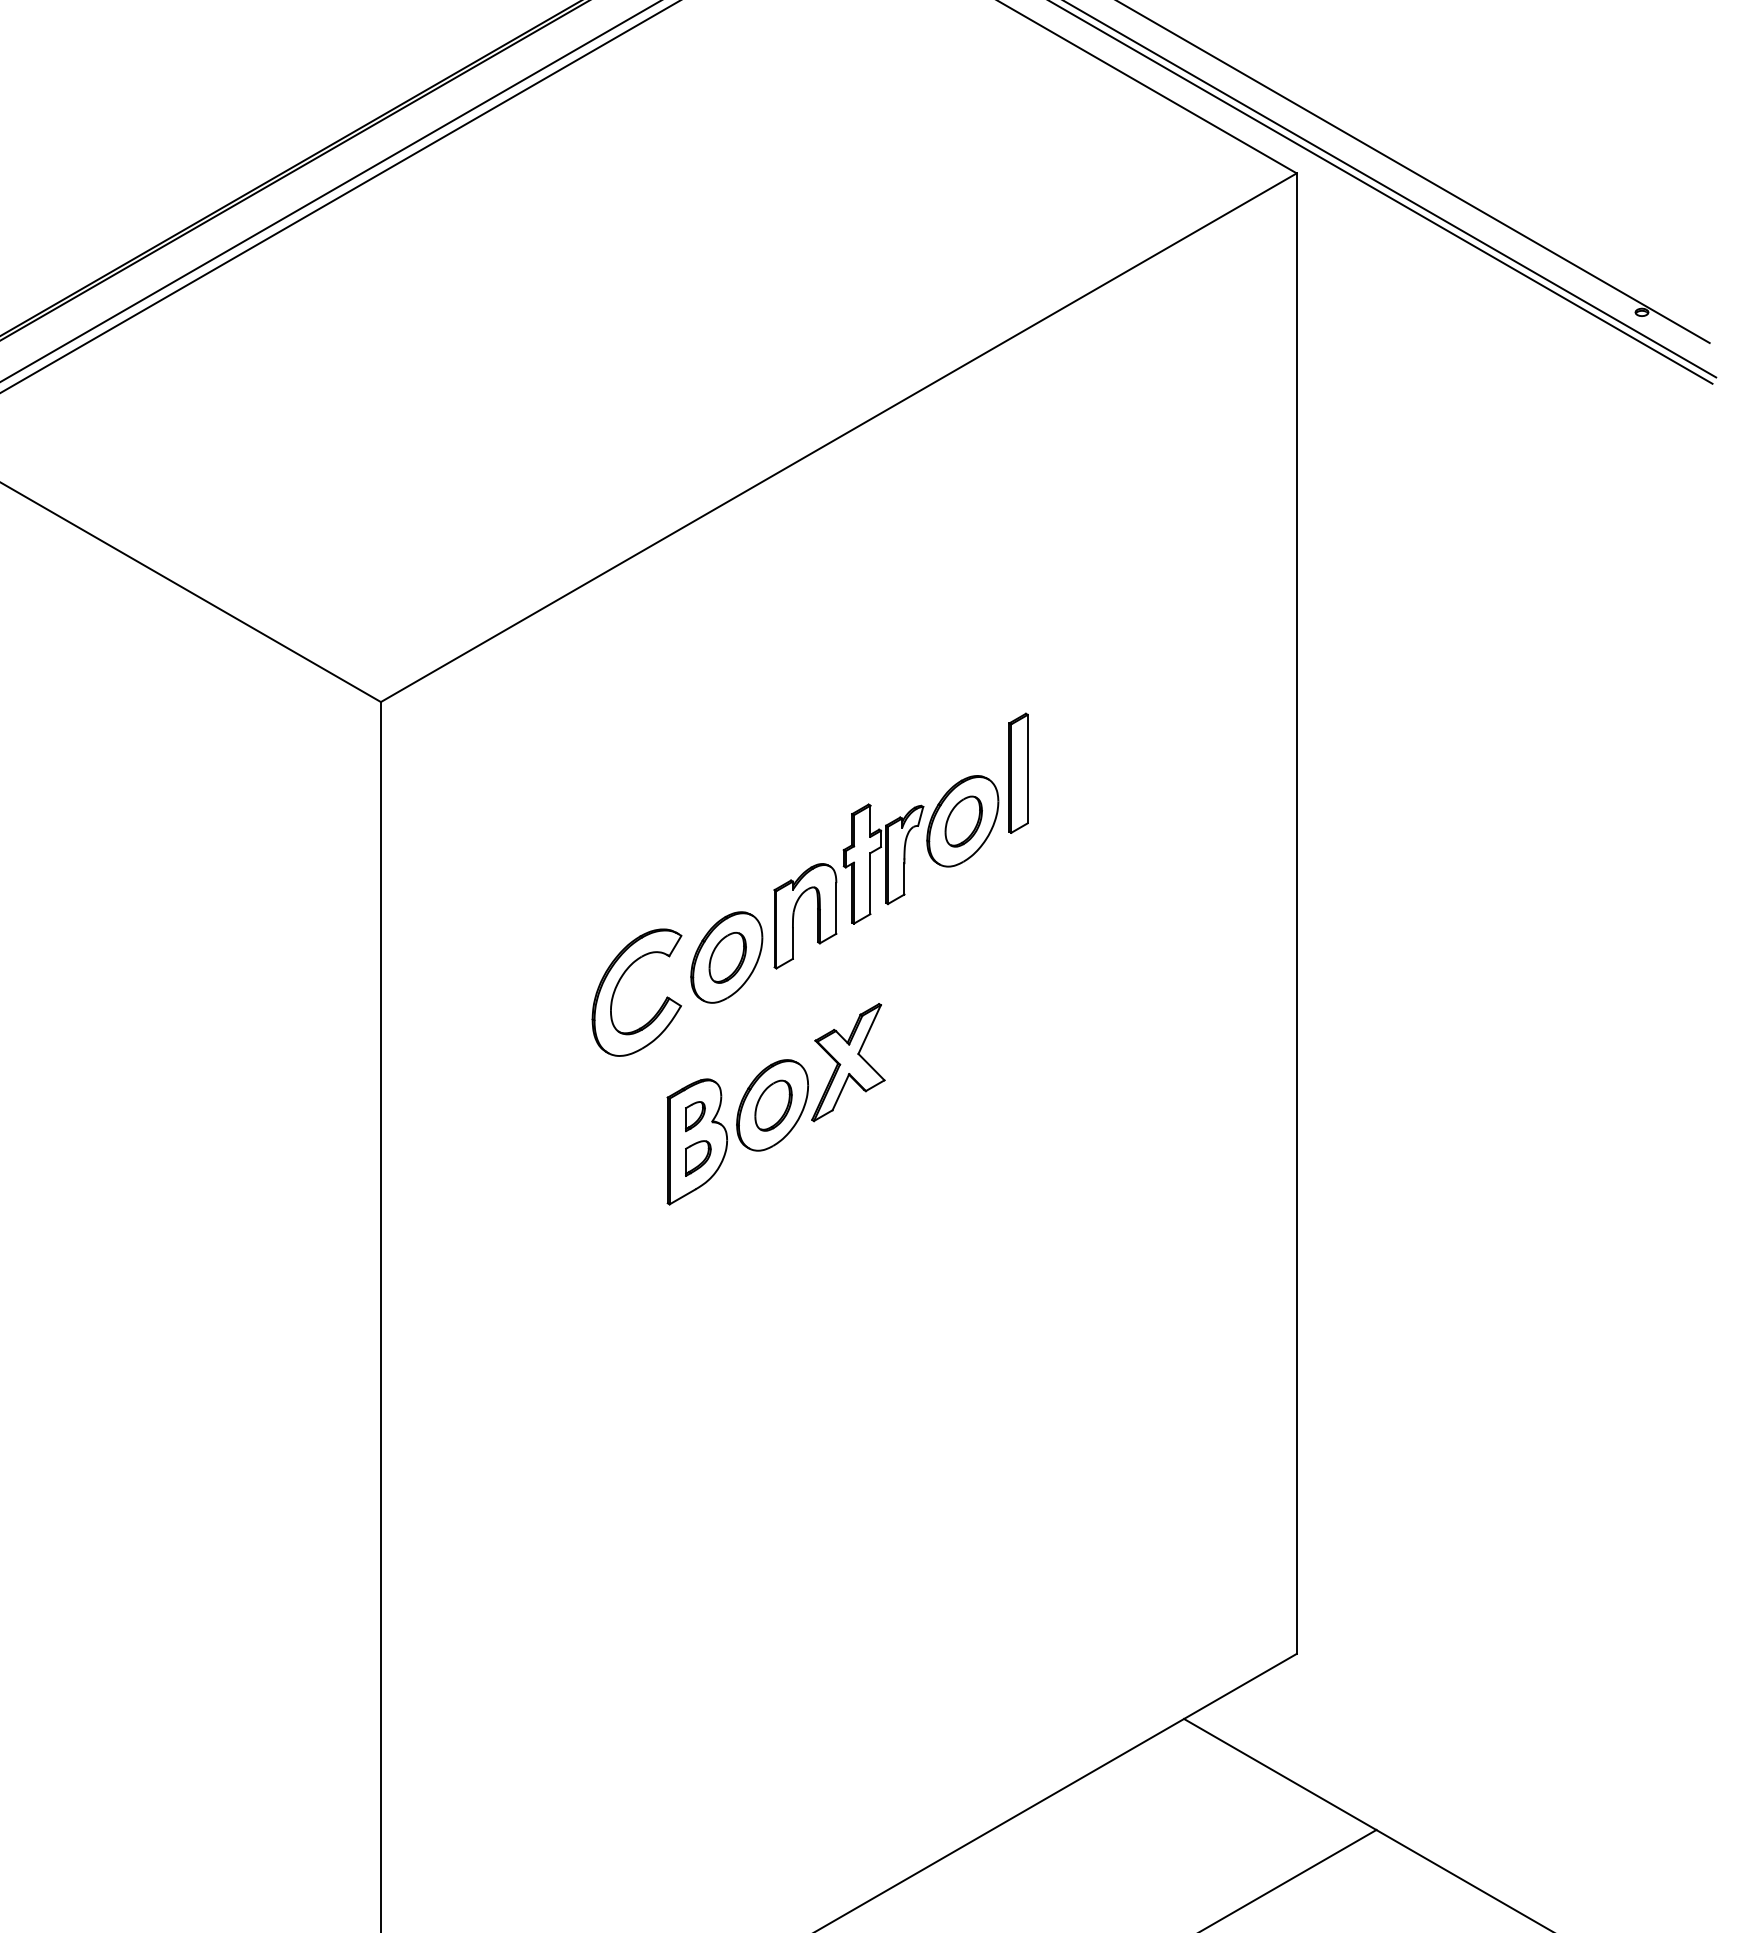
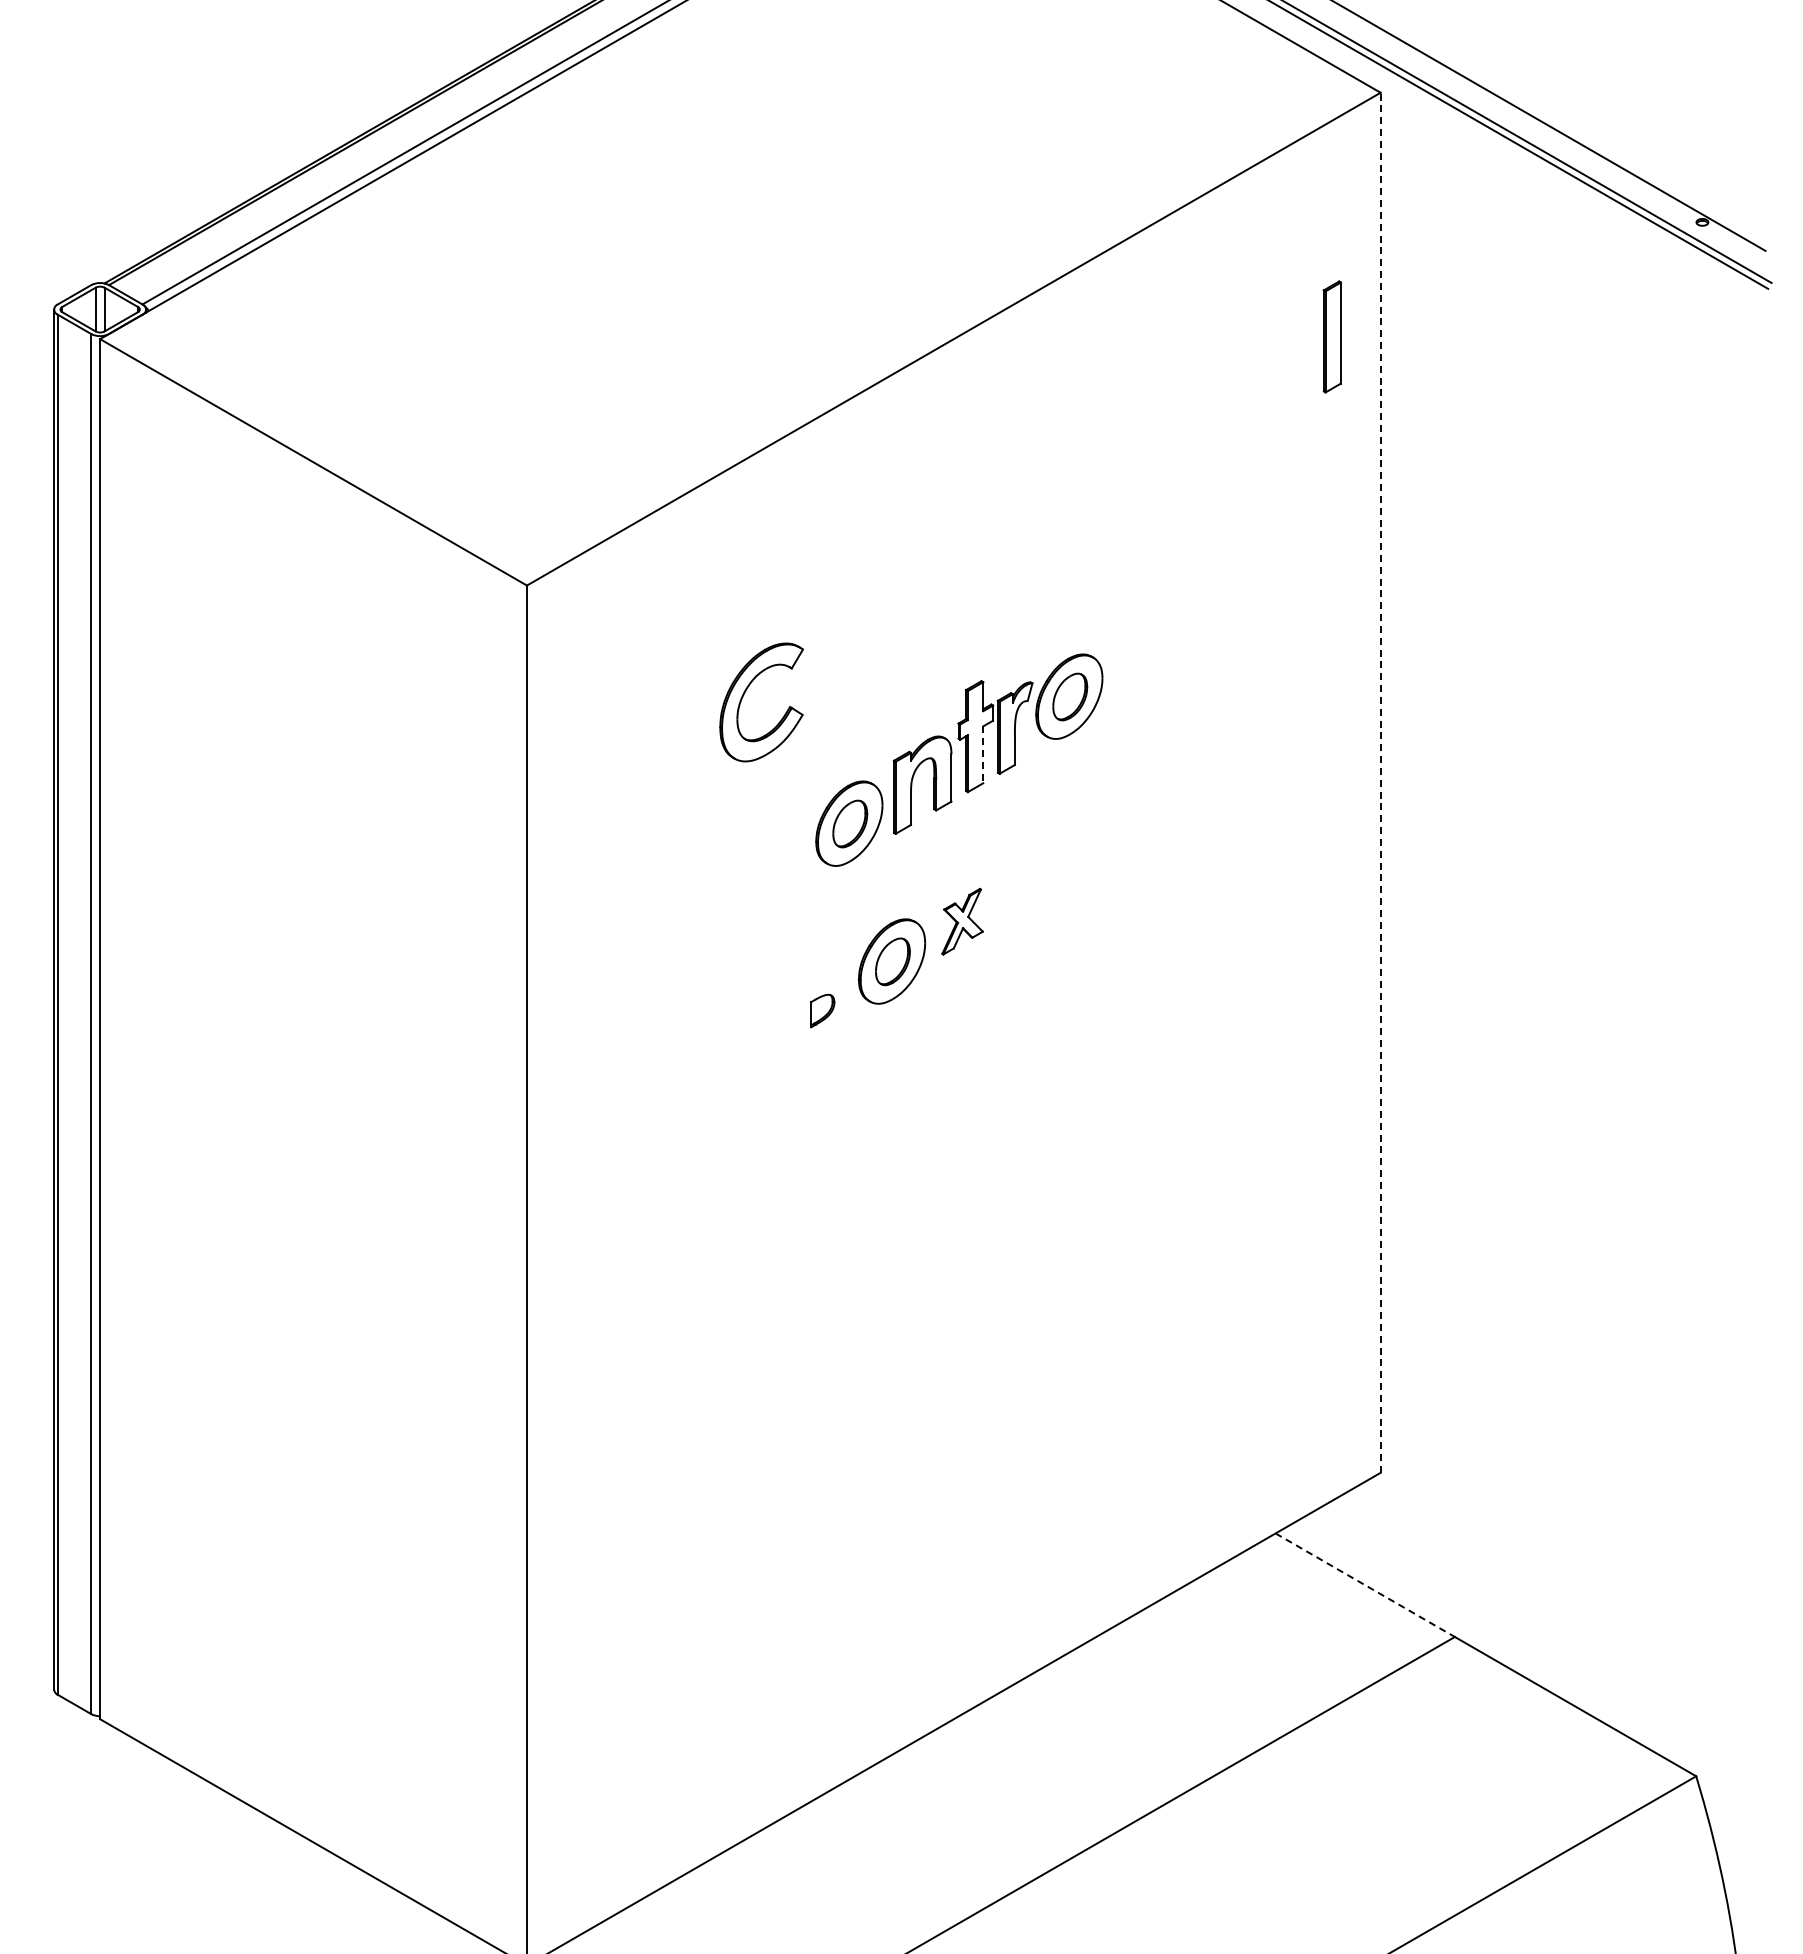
part: (1017, 772) -> (1331, 336), moved
line: (870, 884) -> (983, 755), solid -> dashed
line: (1296, 913) -> (1380, 782), solid -> dashed
part: (619, 983) -> (745, 693), moved
part: (848, 1062) -> (962, 921), size x0.6
part: (696, 1141) -> (821, 995), removed
line: (1280, 1774) -> (1365, 1585), solid -> dashed

